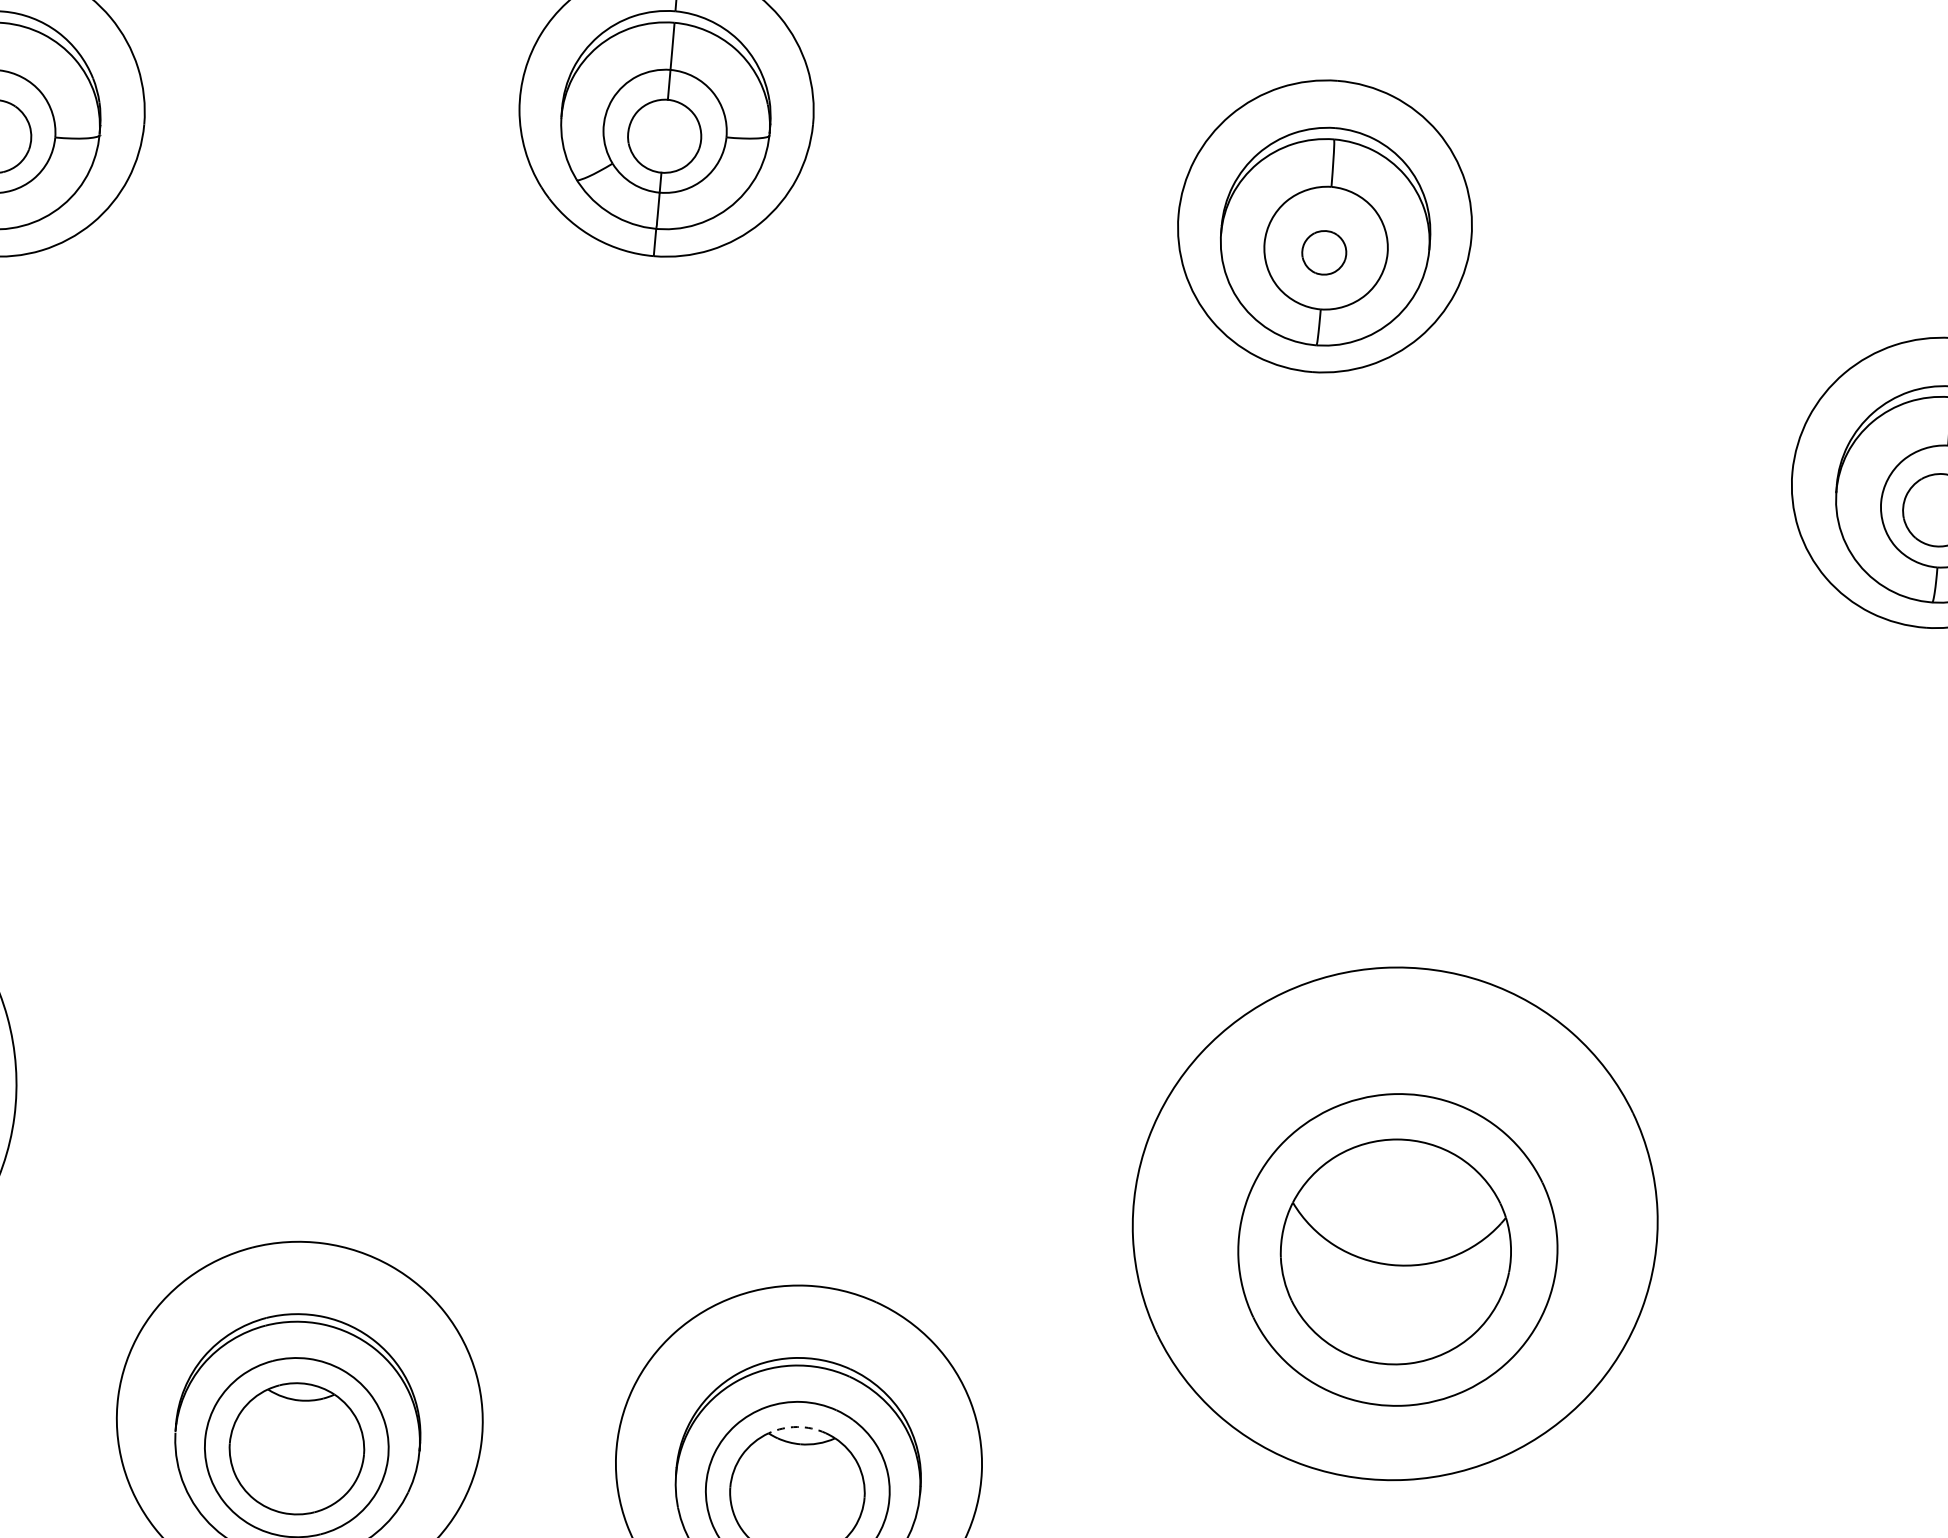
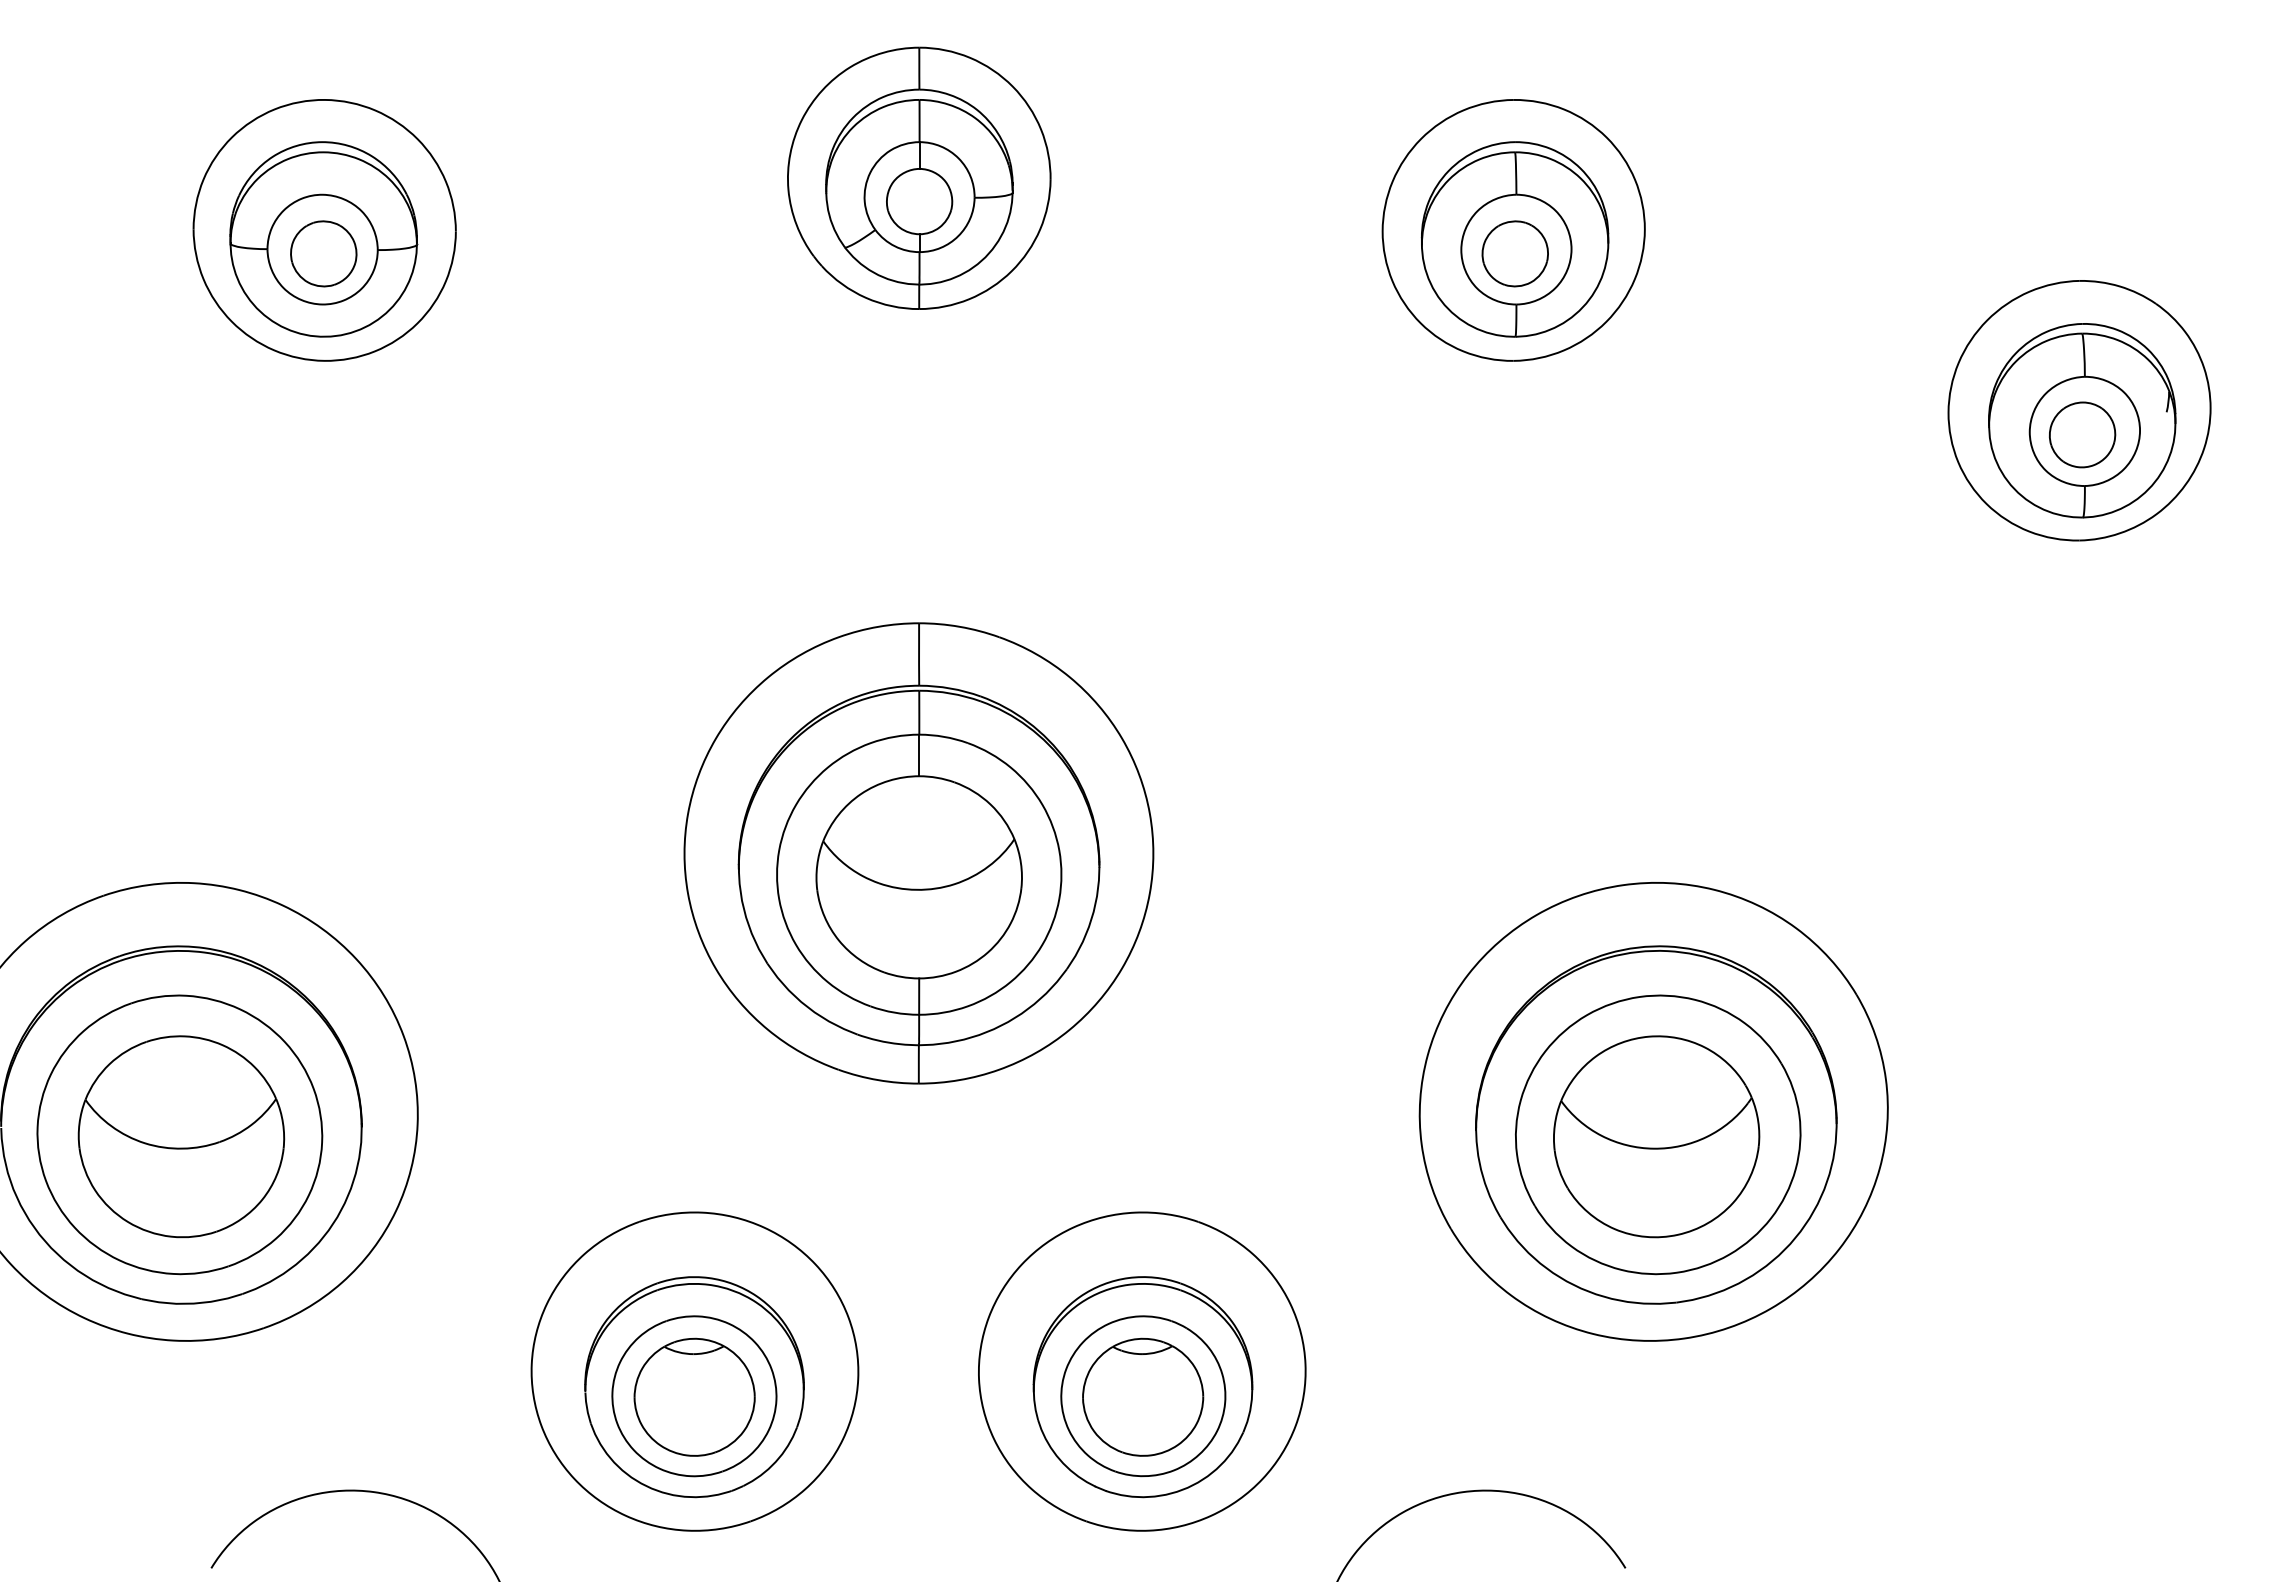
part: (1323, 252) -> (1514, 253), size x1.67
part: (599, 863) -> (918, 853), added
part: (1397, 1238) -> (1656, 1124), added
arc: (796, 1427) -> (1137, 1339), dashed -> solid

